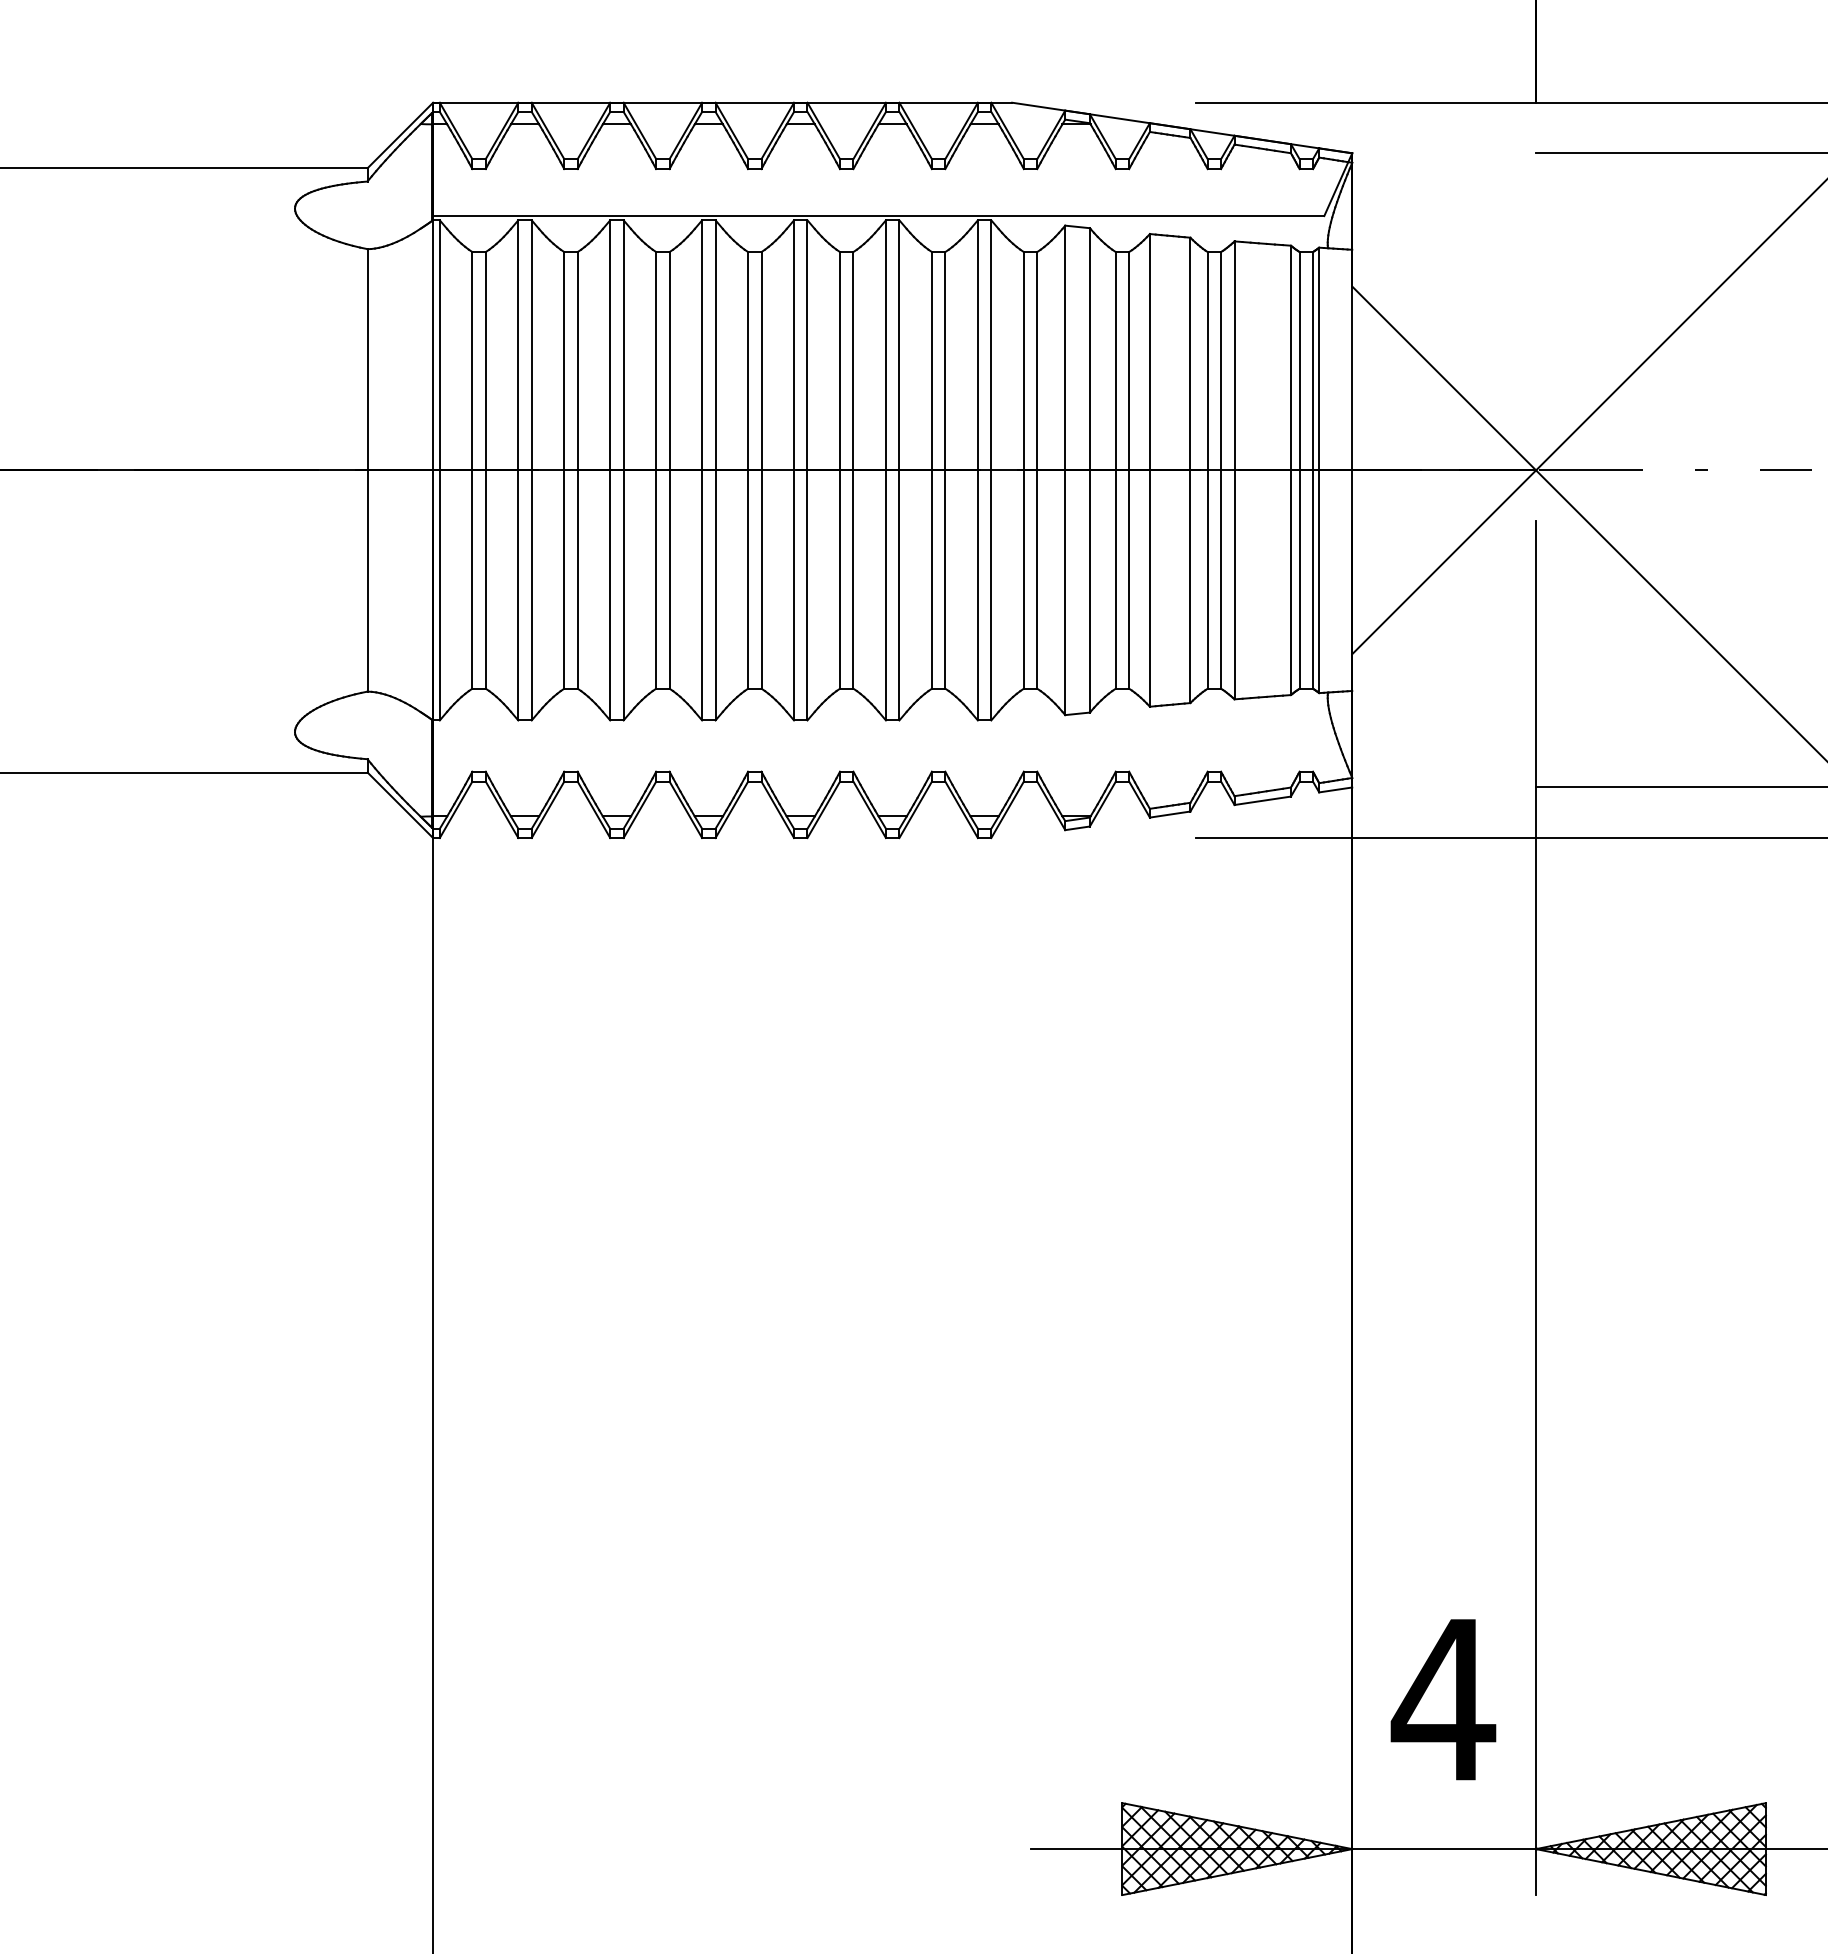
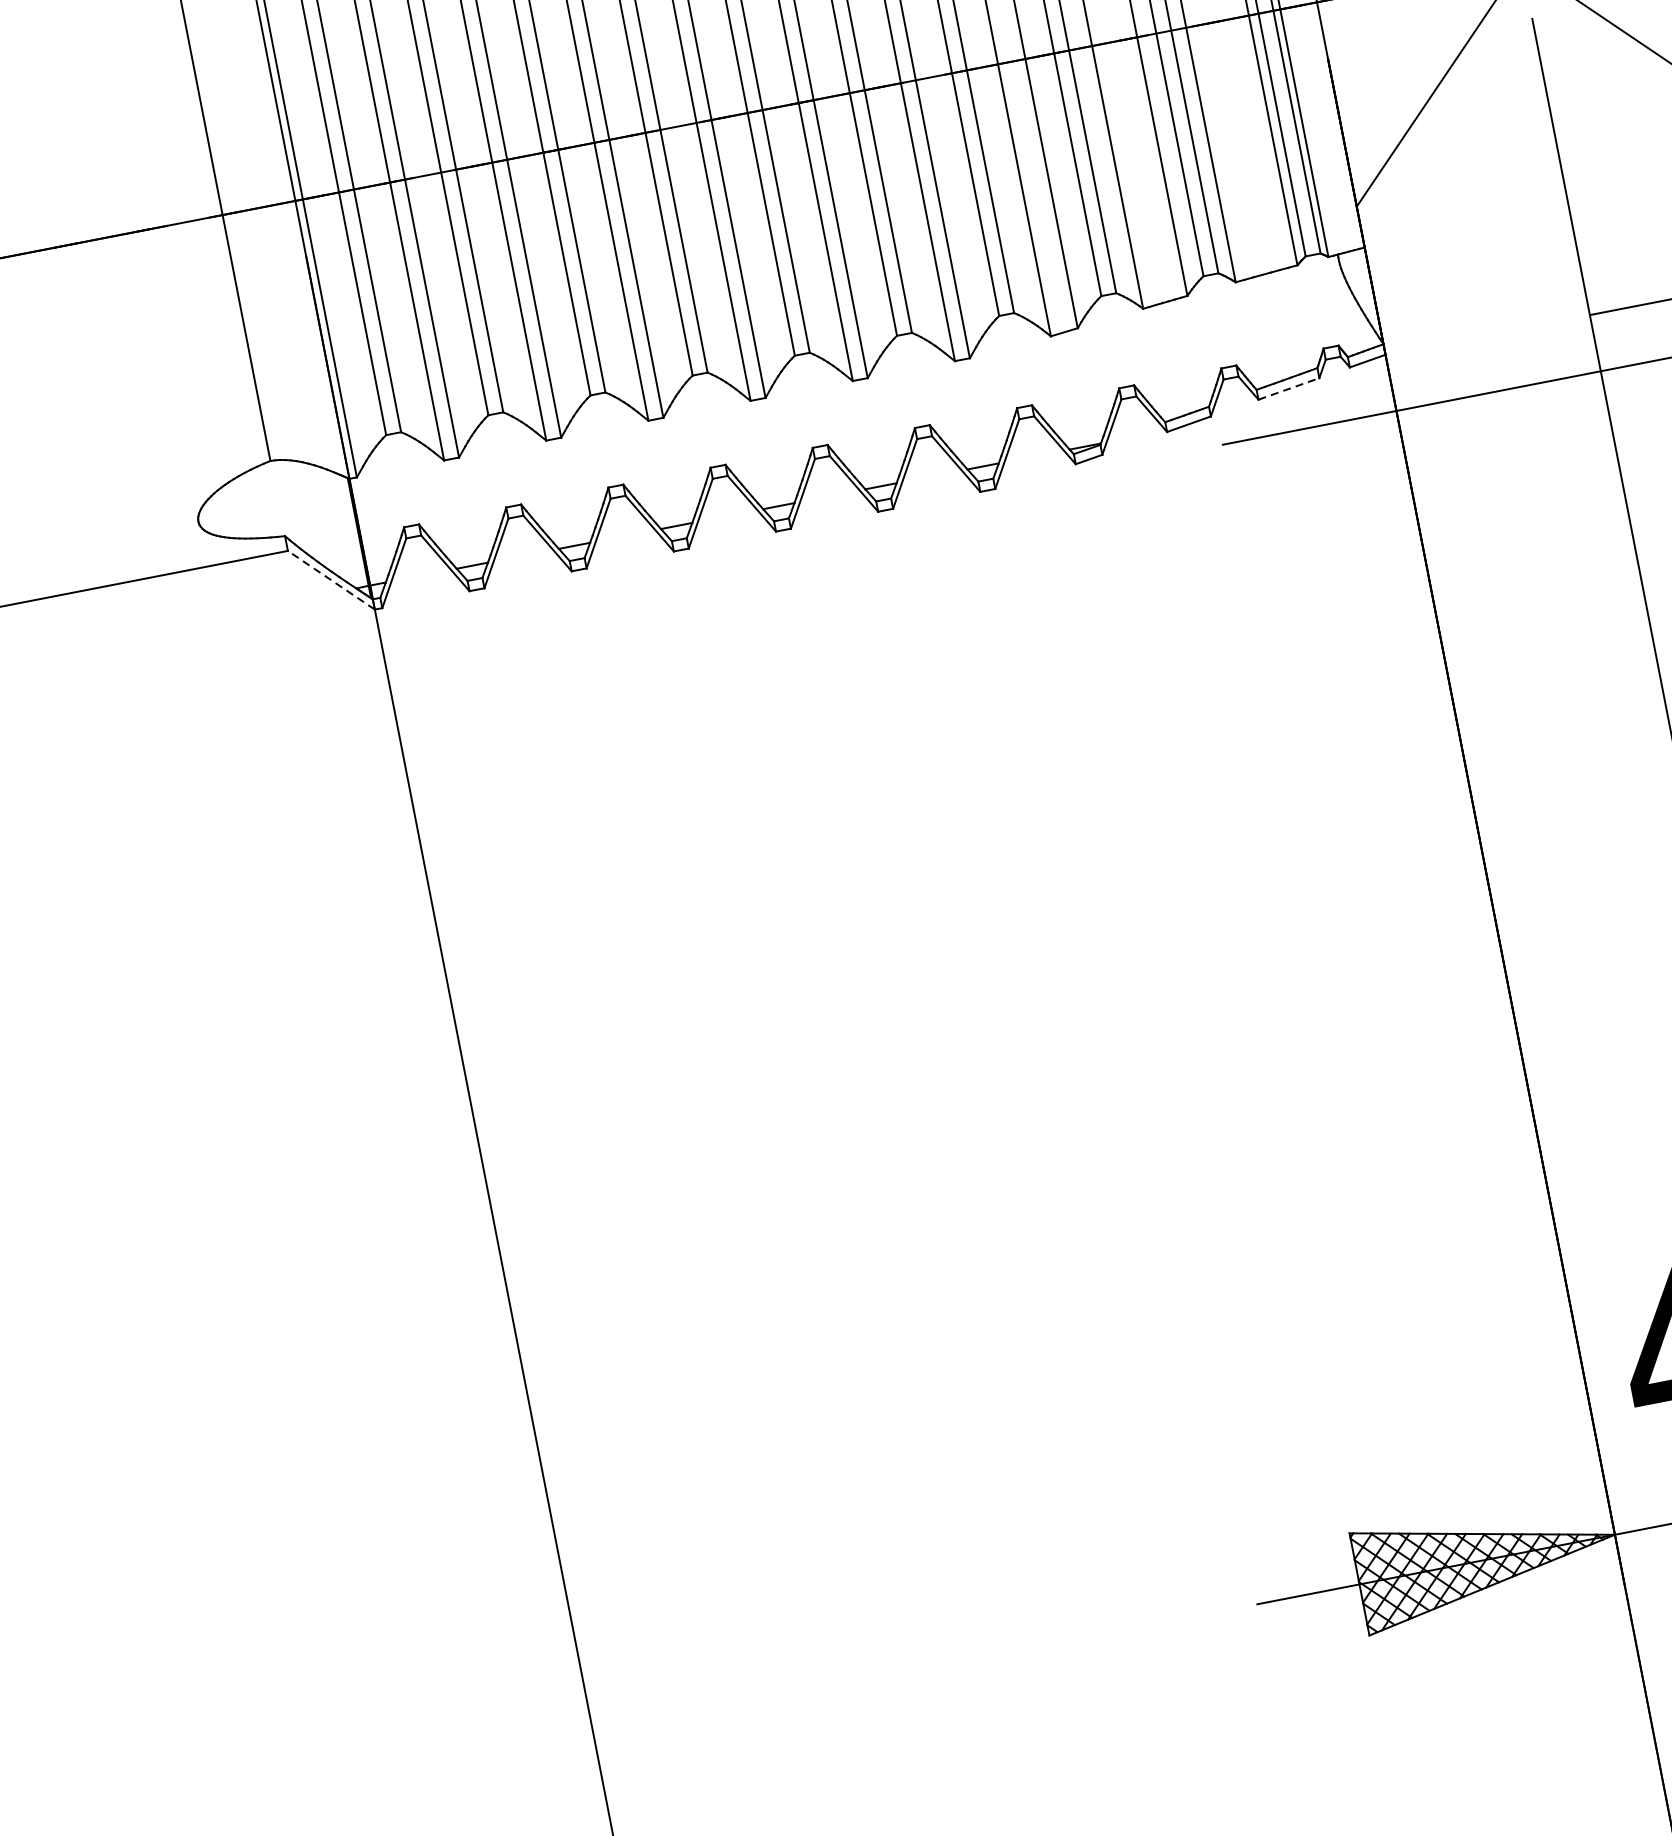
line: (1262, 800) -> (1288, 388), solid -> dashed
line: (400, 804) -> (331, 579), solid -> dashed

